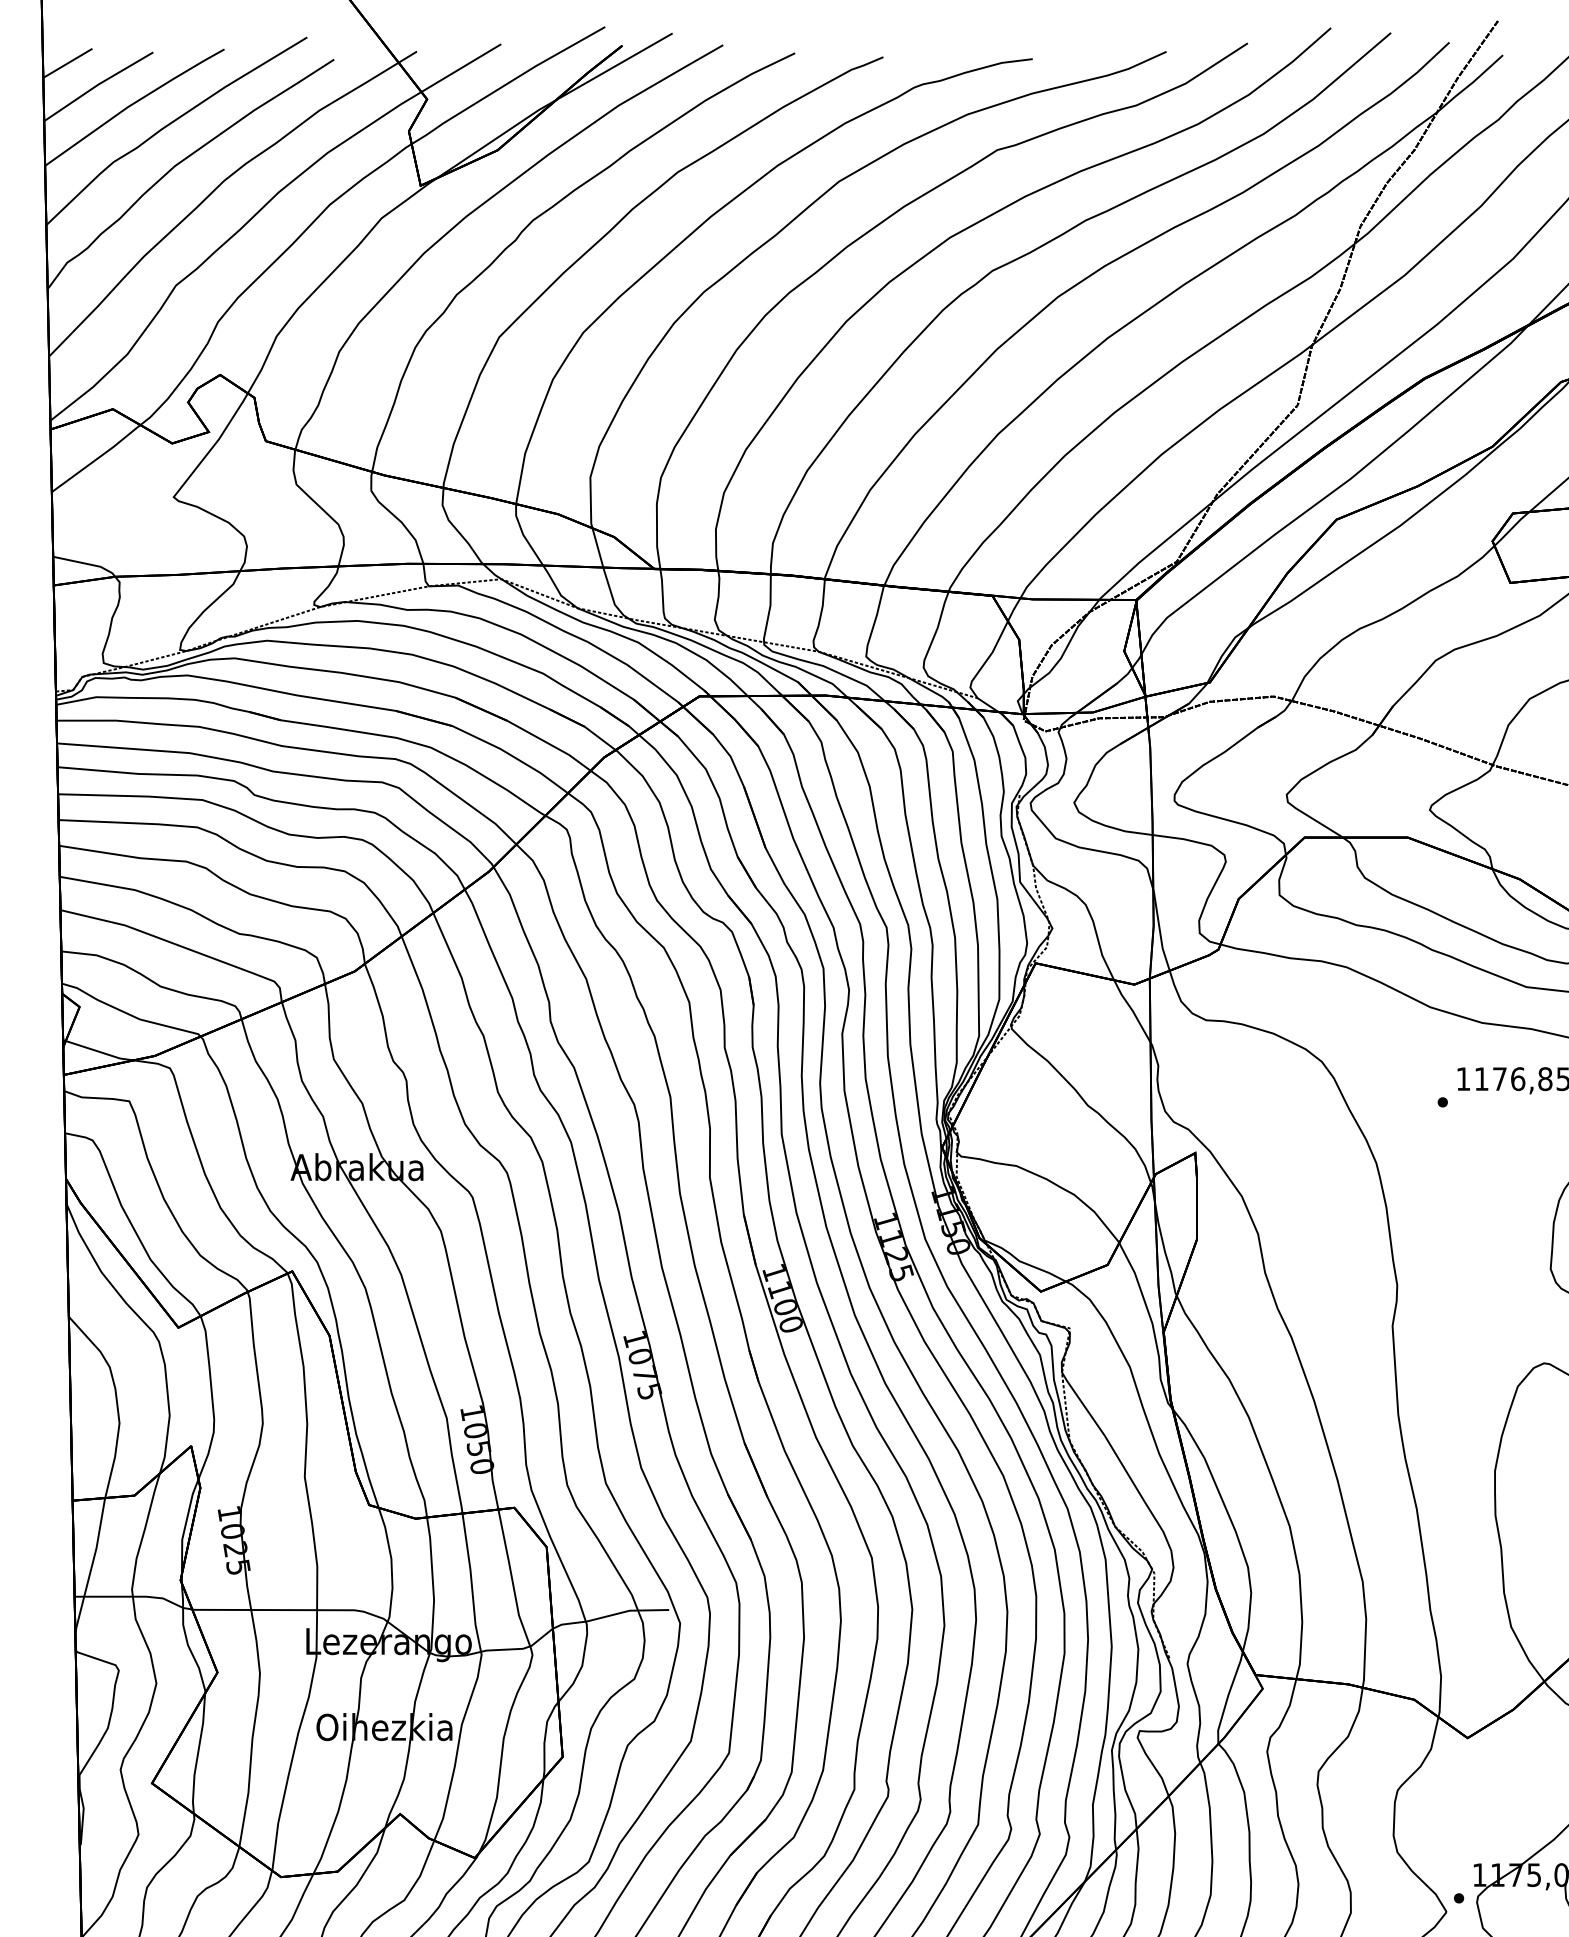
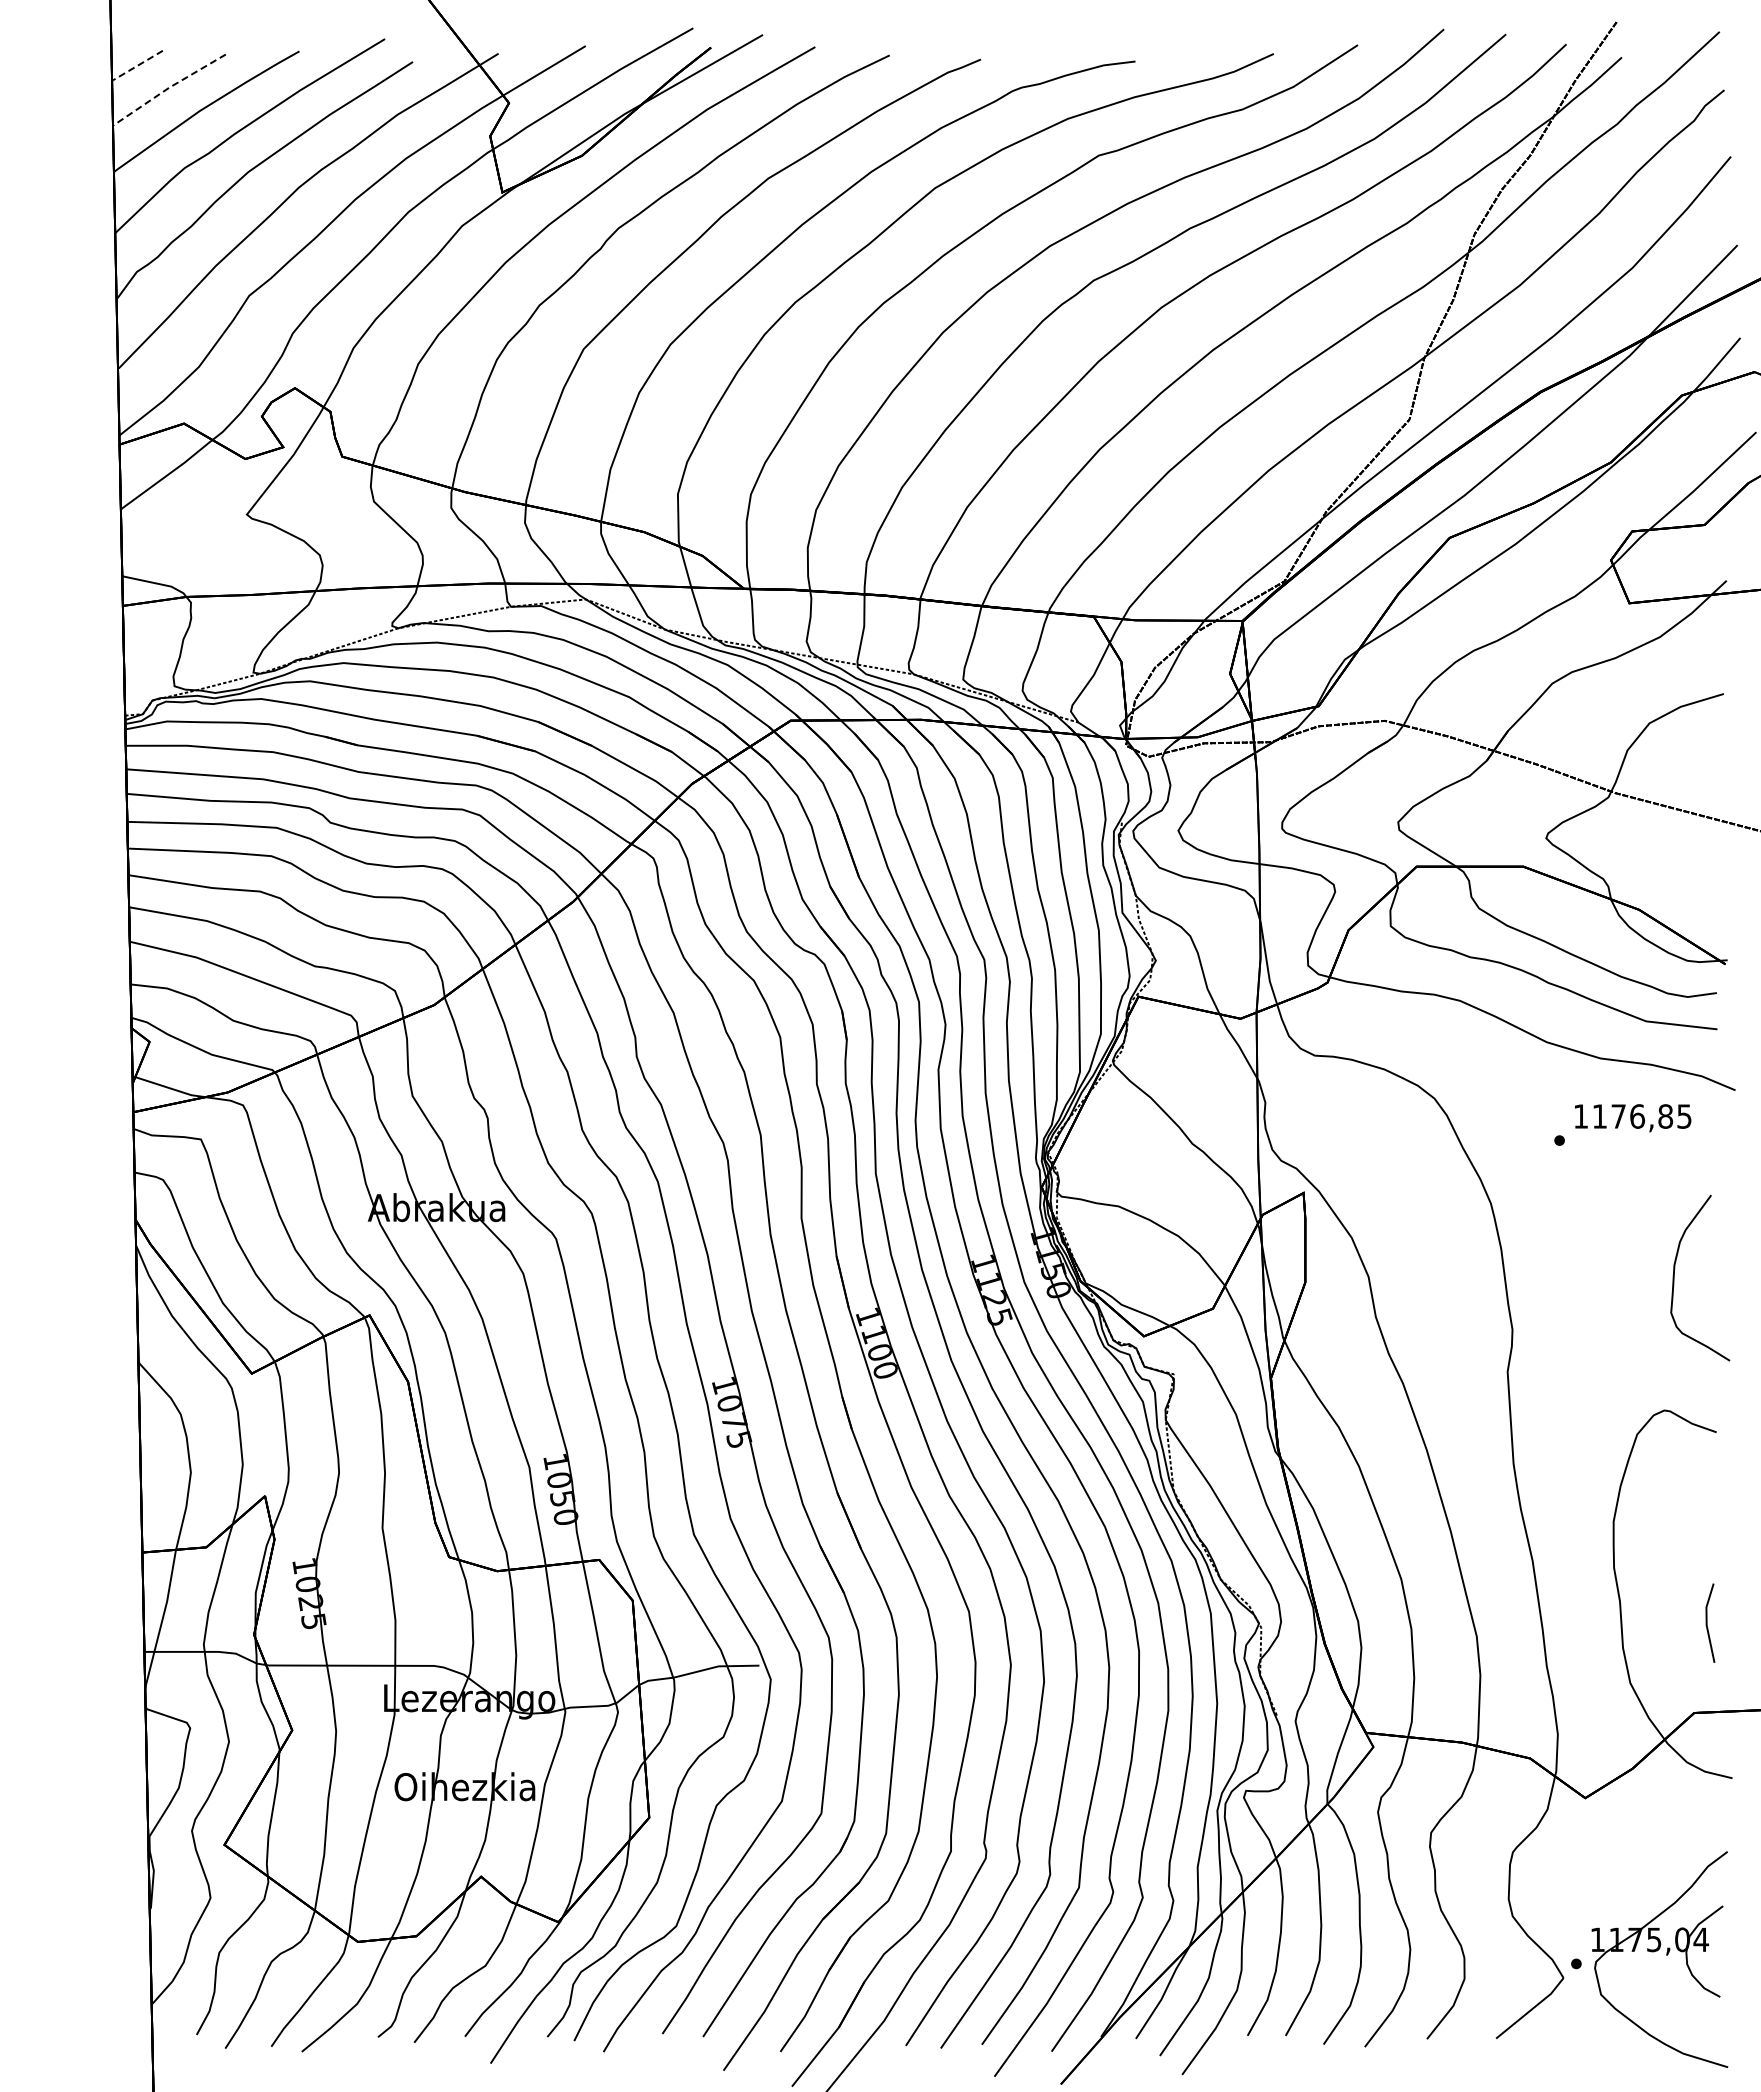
line: (66, 63) -> (136, 66), solid -> dashed
line: (96, 85) -> (167, 88), solid -> dashed

